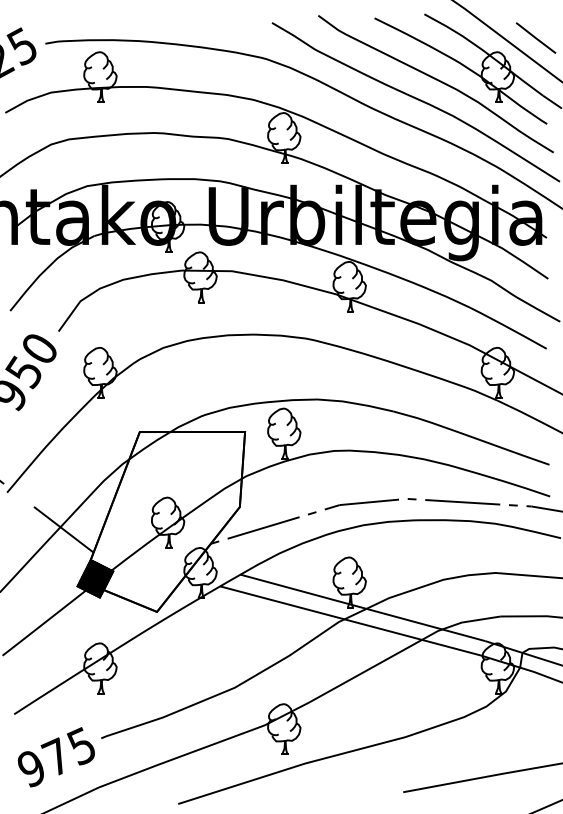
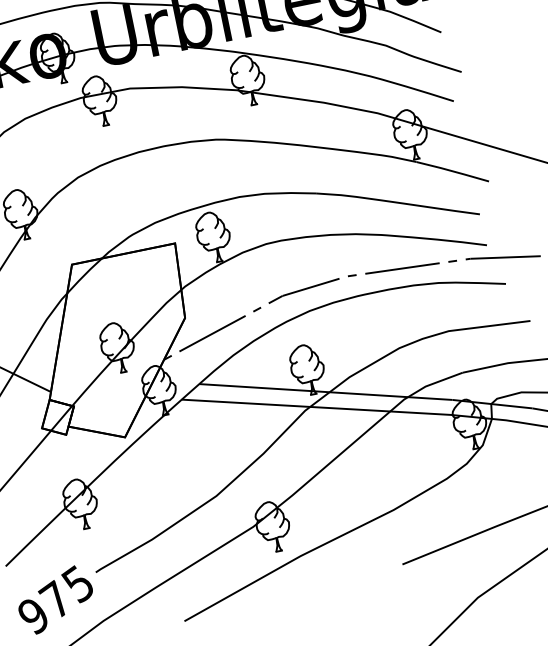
fill: (95, 578) -> (58, 417), removed

